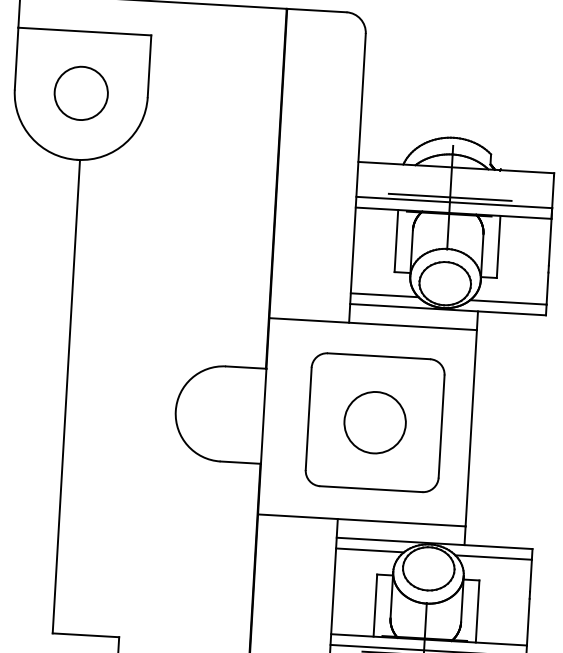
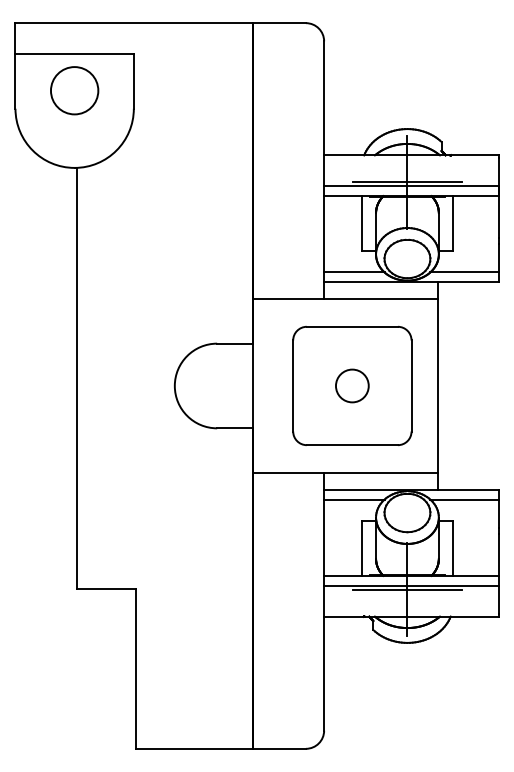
circle: (81, 93) -> (74, 90), moved
circle: (375, 422) -> (352, 385), size x0.6

